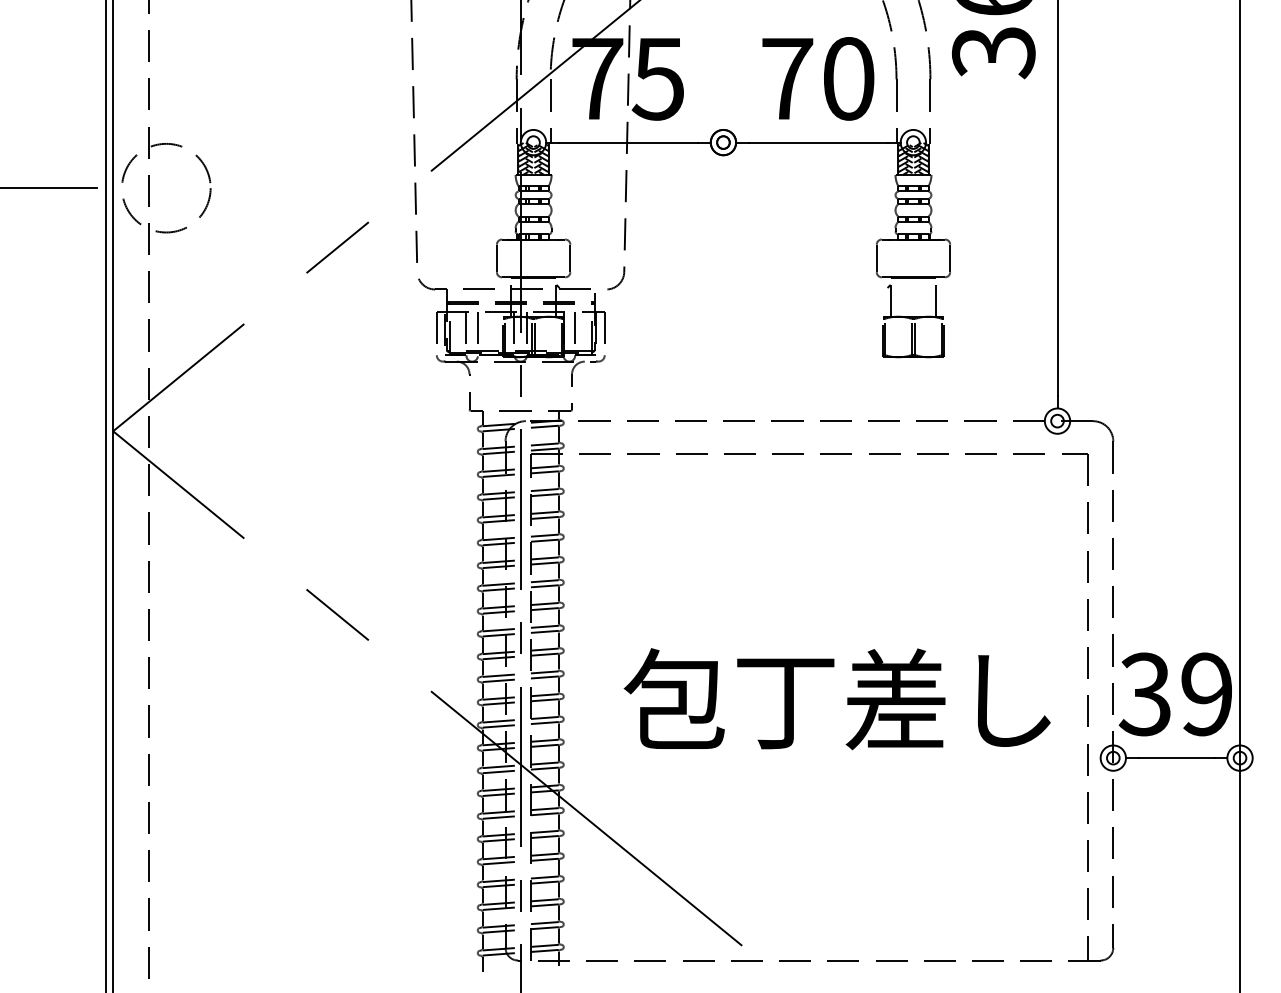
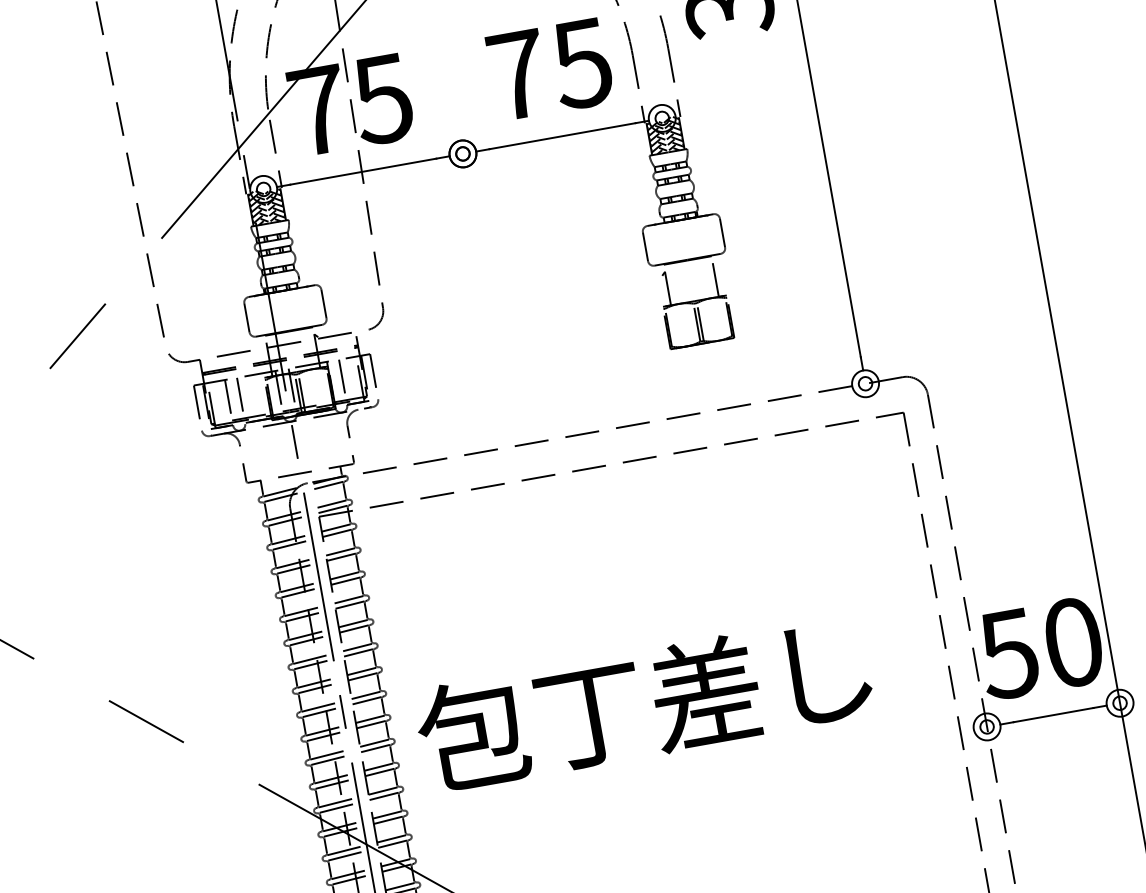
text: (847, 78) -> (581, 63), 70 -> 75
text: (1175, 694) -> (1040, 648), 39 -> 50
text: (836, 699) -> (643, 704), moved

